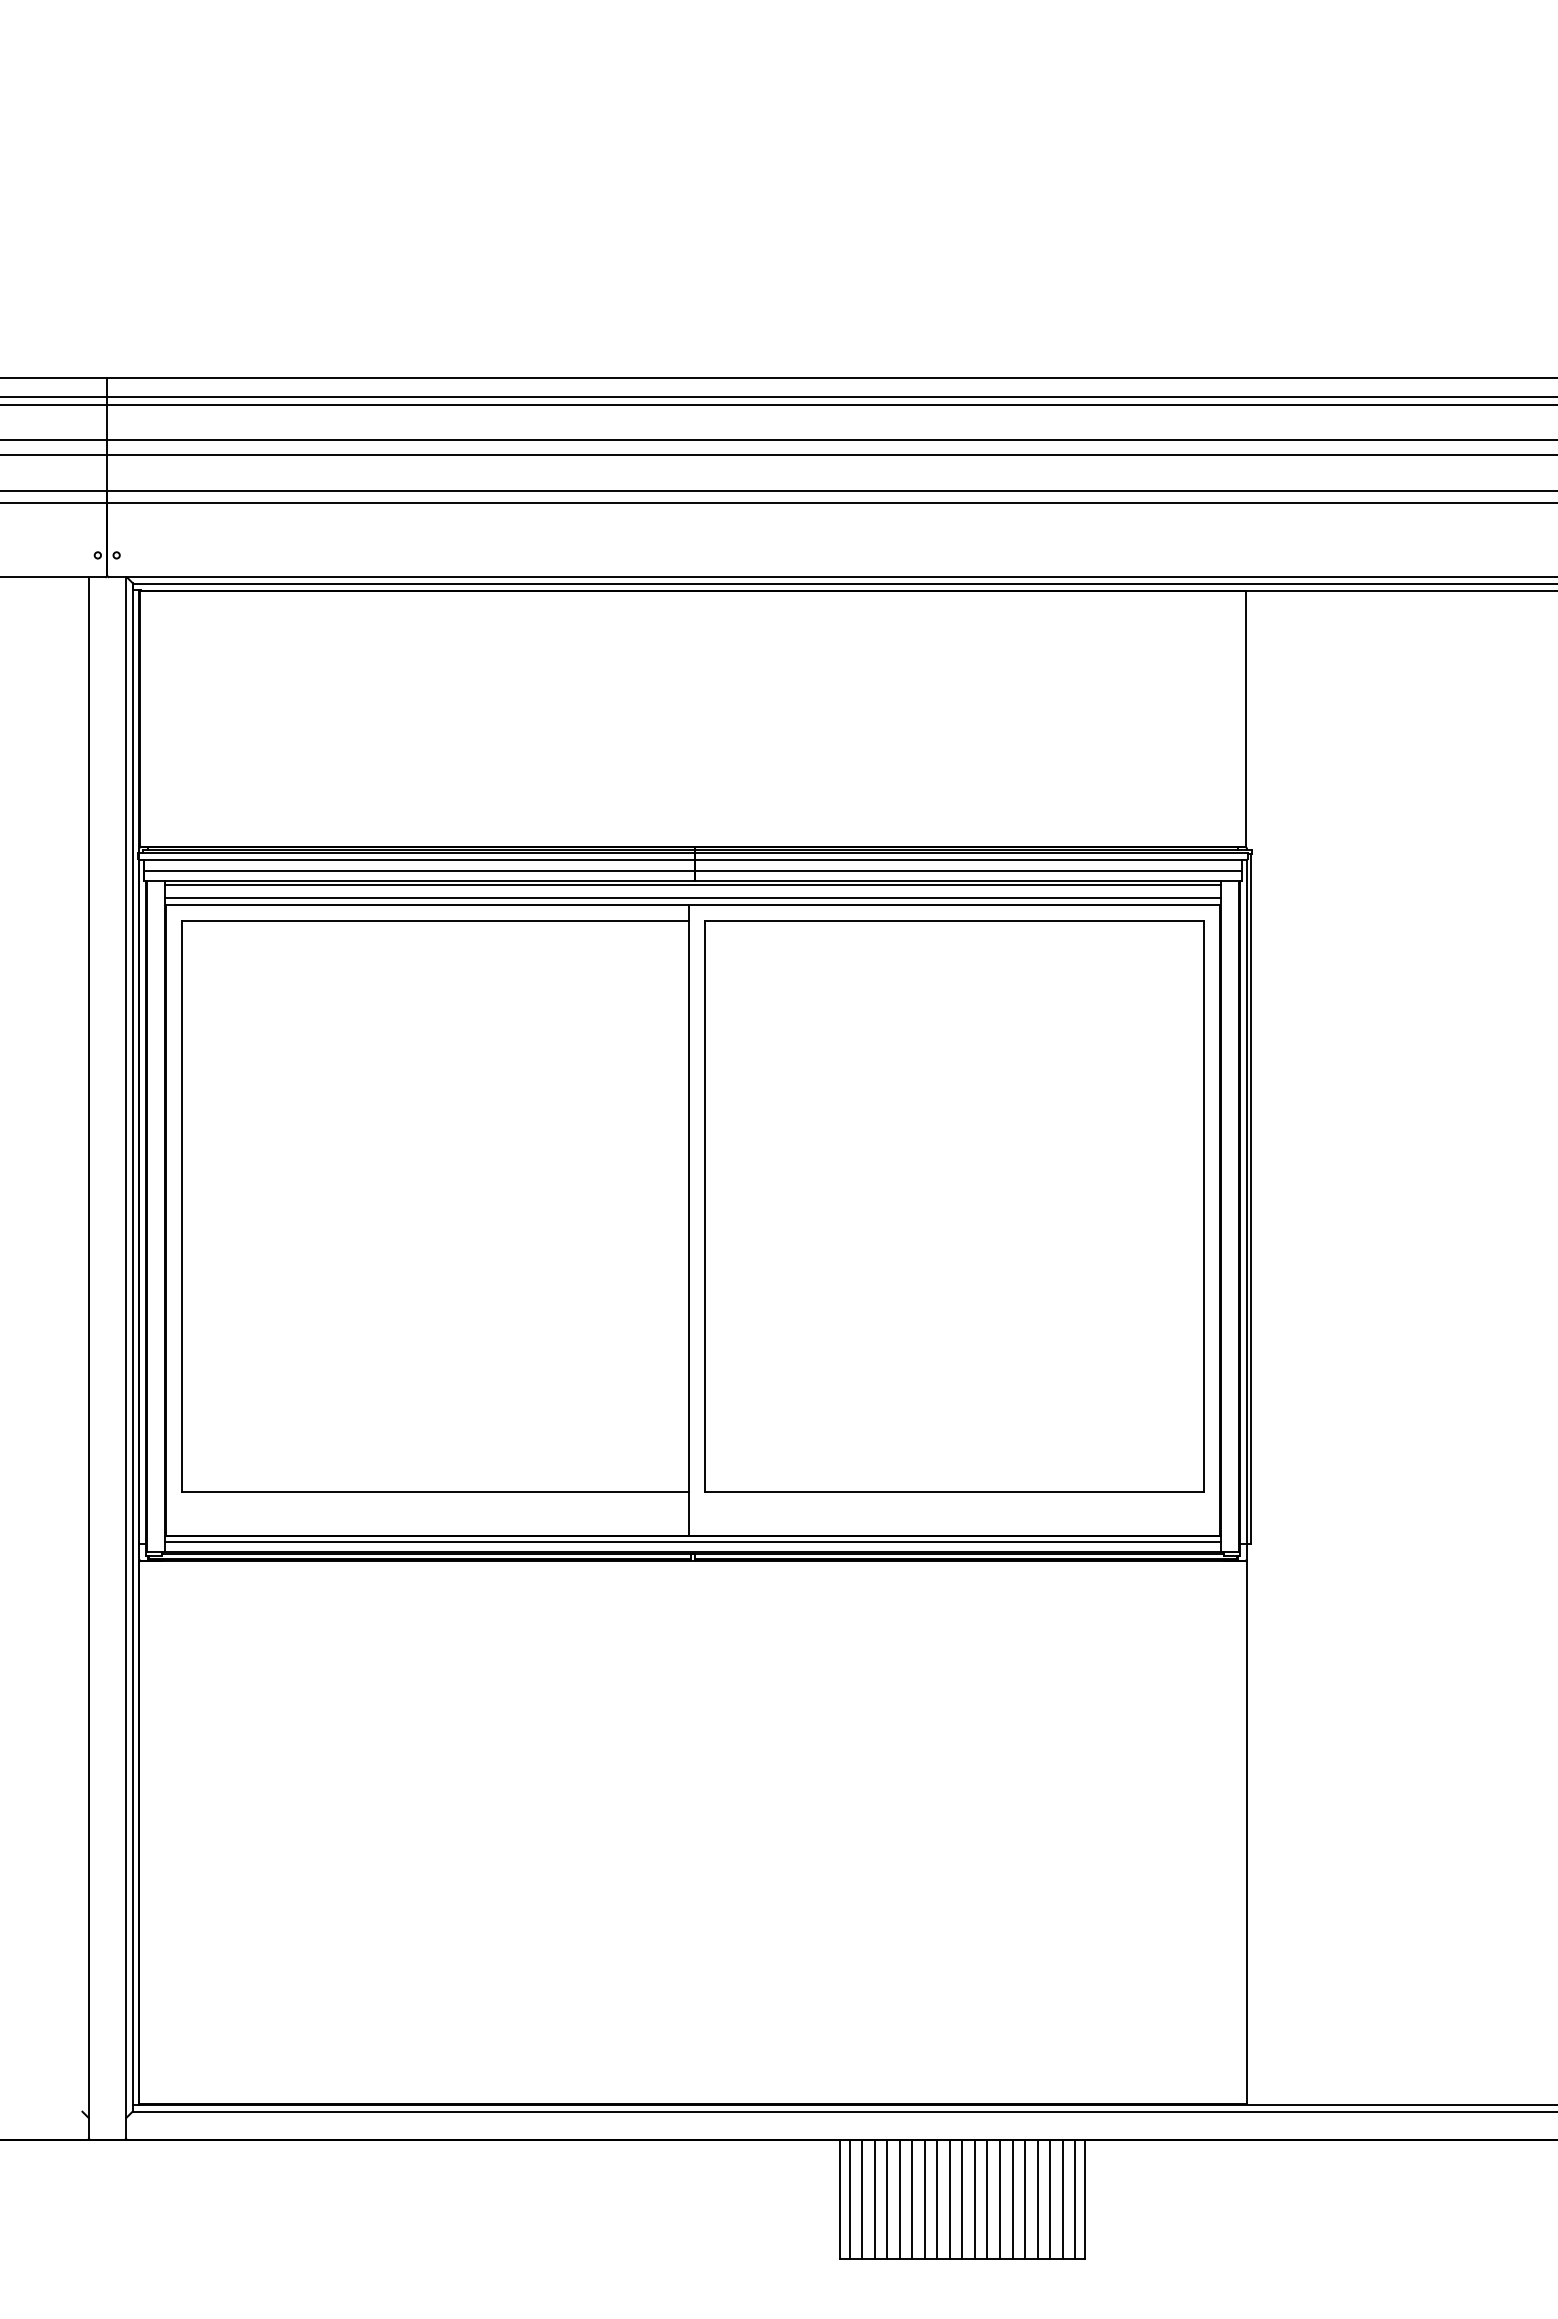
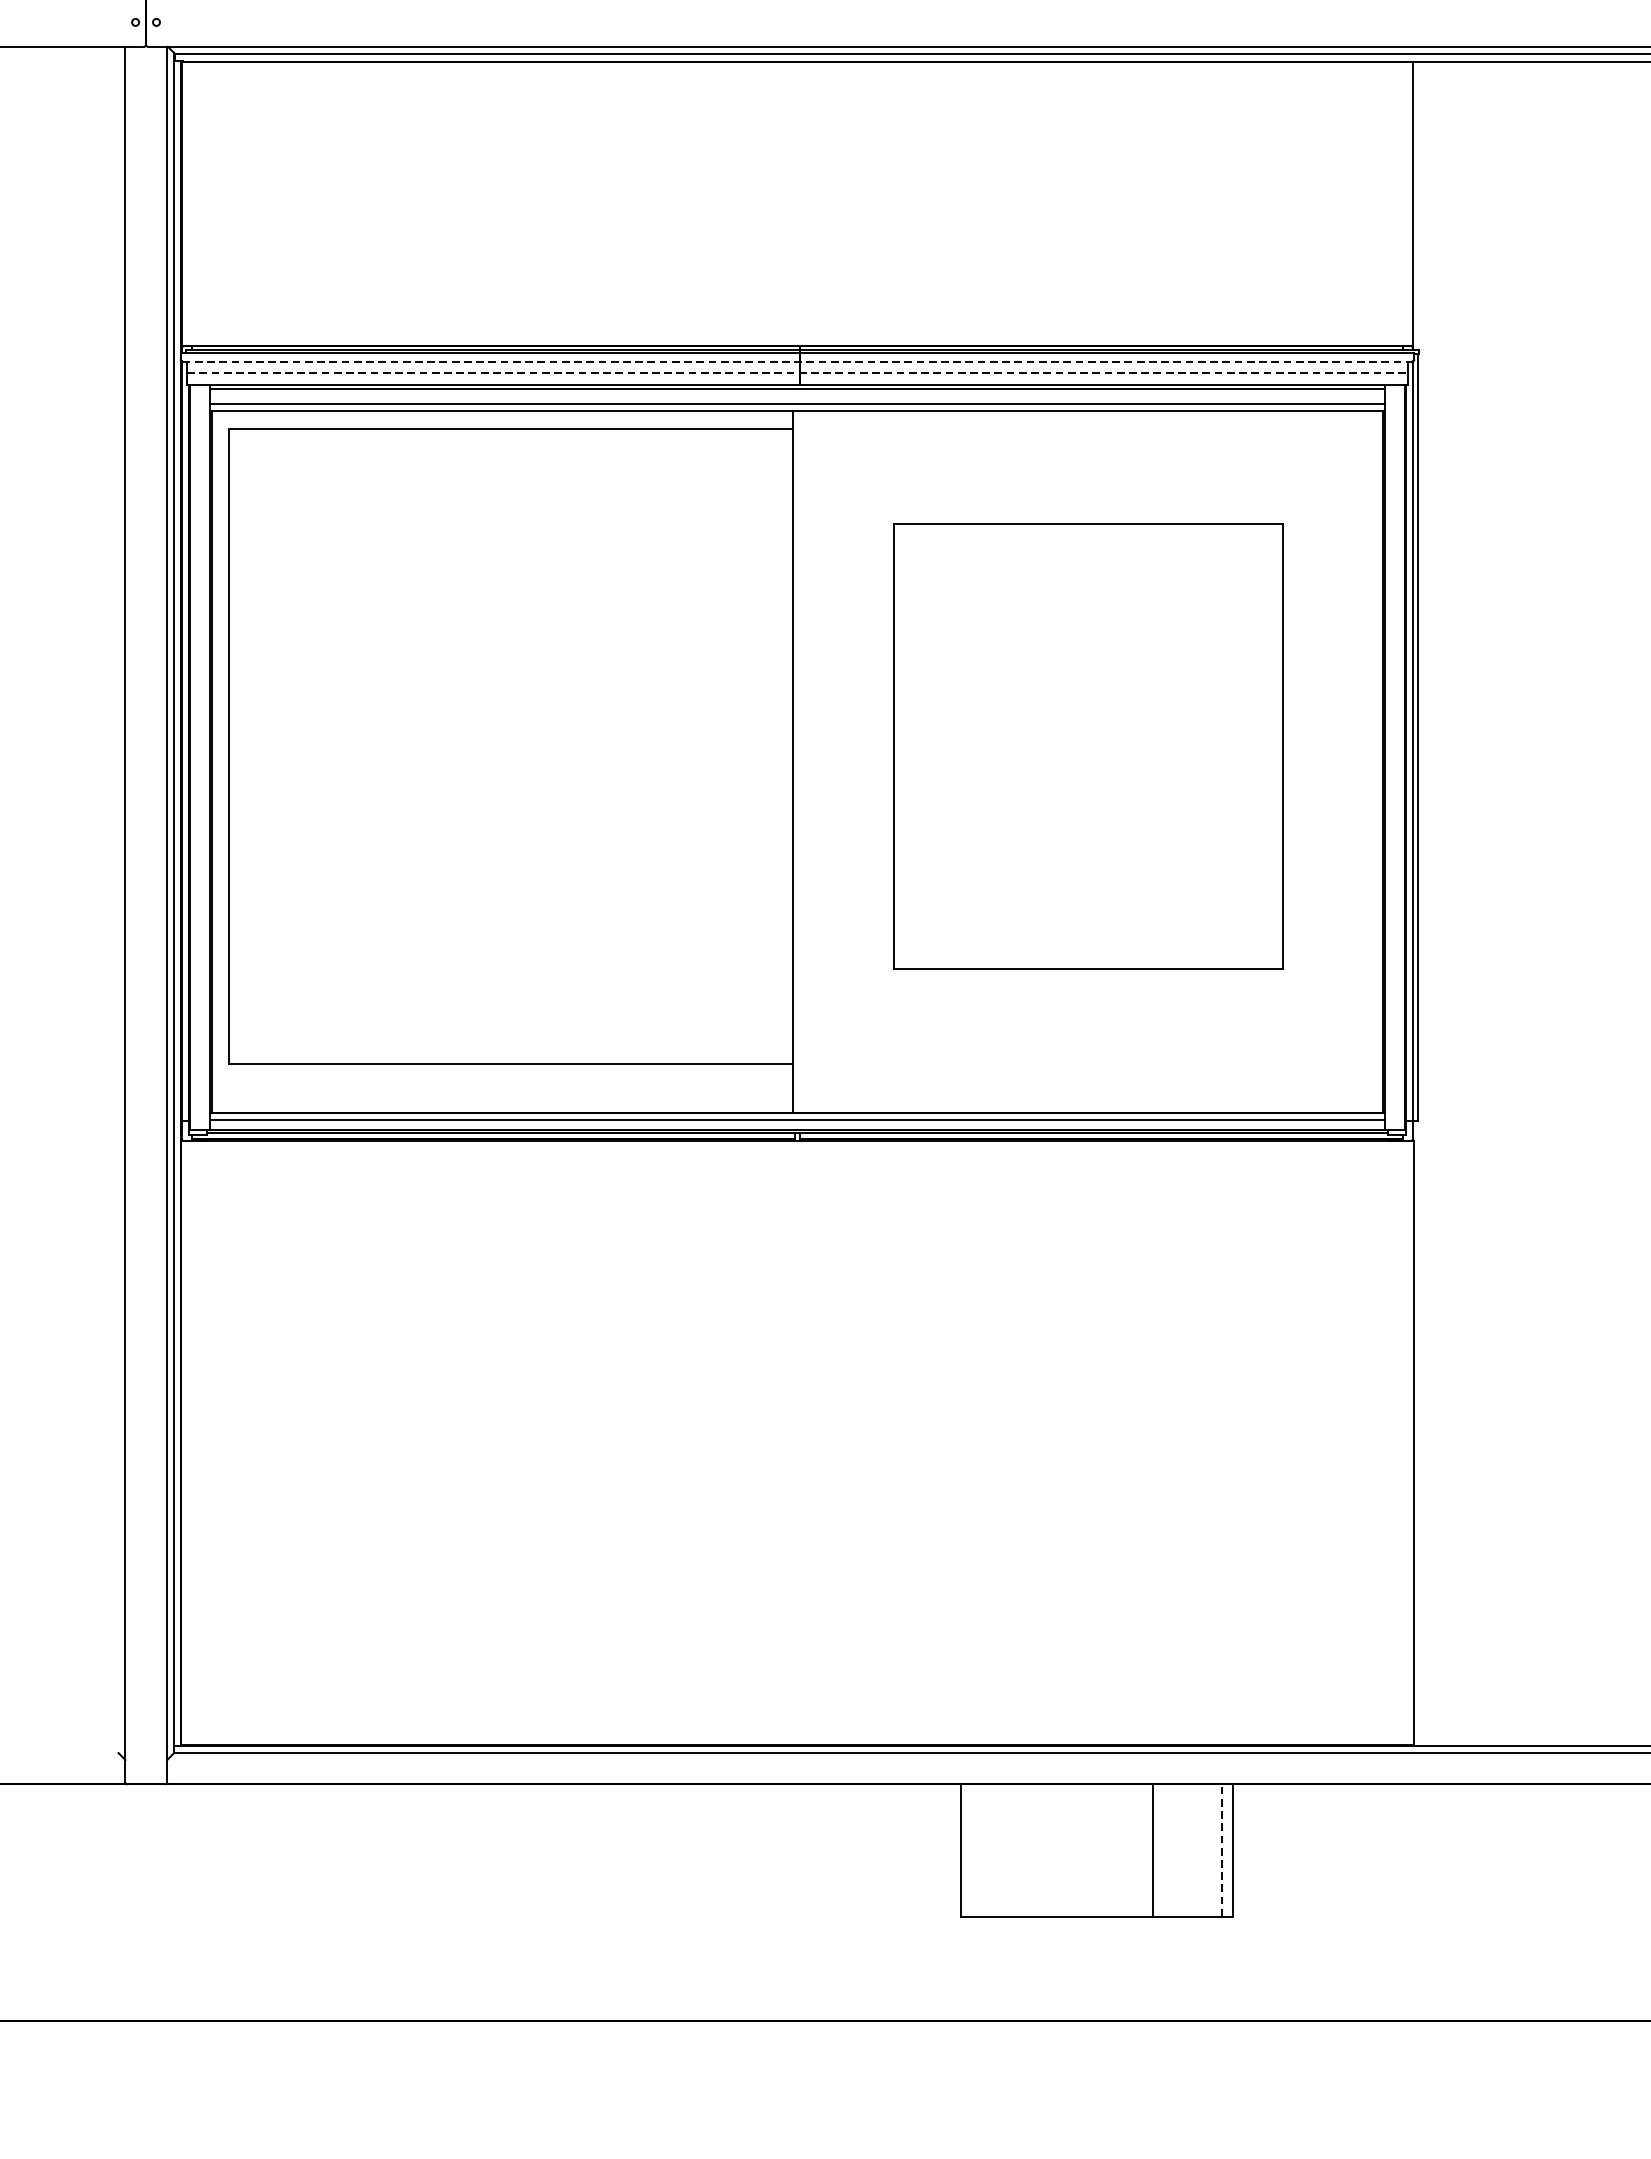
line: (693, 860) -> (797, 361), solid -> dashed
line: (693, 871) -> (797, 373), solid -> dashed
part: (954, 1206) -> (1088, 746), size x0.7
line: (849, 2198) -> (971, 1849), removed
line: (862, 2198) -> (985, 1849), removed
line: (874, 2198) -> (999, 1849), removed
line: (887, 2198) -> (1013, 1849), removed
line: (899, 2198) -> (1027, 1849), removed
line: (912, 2198) -> (1041, 1849), removed
line: (924, 2198) -> (1054, 1849), removed
line: (937, 2198) -> (1069, 1849), removed
line: (949, 2198) -> (1082, 1849), removed
line: (962, 2198) -> (1097, 1849), removed
line: (974, 2198) -> (1110, 1849), removed
line: (987, 2198) -> (1124, 1849), removed
line: (999, 2198) -> (1138, 1849), removed
line: (1025, 2198) -> (1167, 1849), removed
line: (1037, 2198) -> (1180, 1849), removed
line: (1050, 2198) -> (1194, 1849), removed
line: (1062, 2198) -> (1208, 1849), removed
line: (1075, 2198) -> (1222, 1849), solid -> dashed

